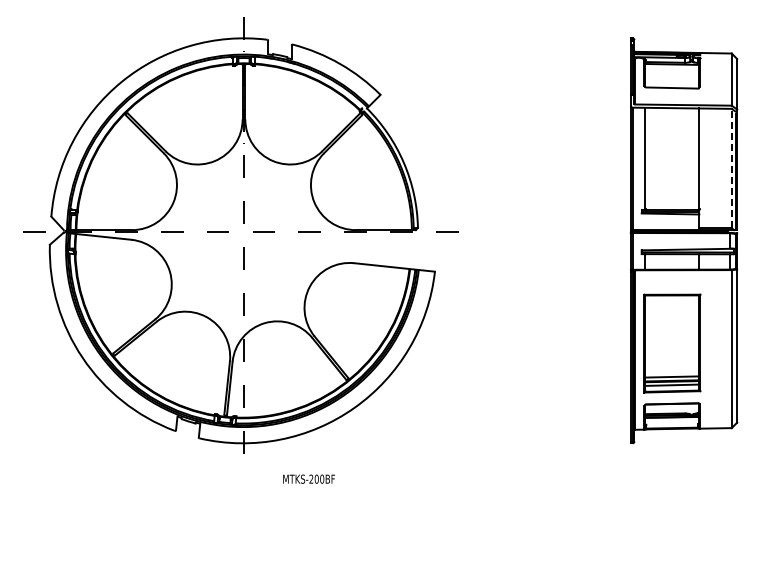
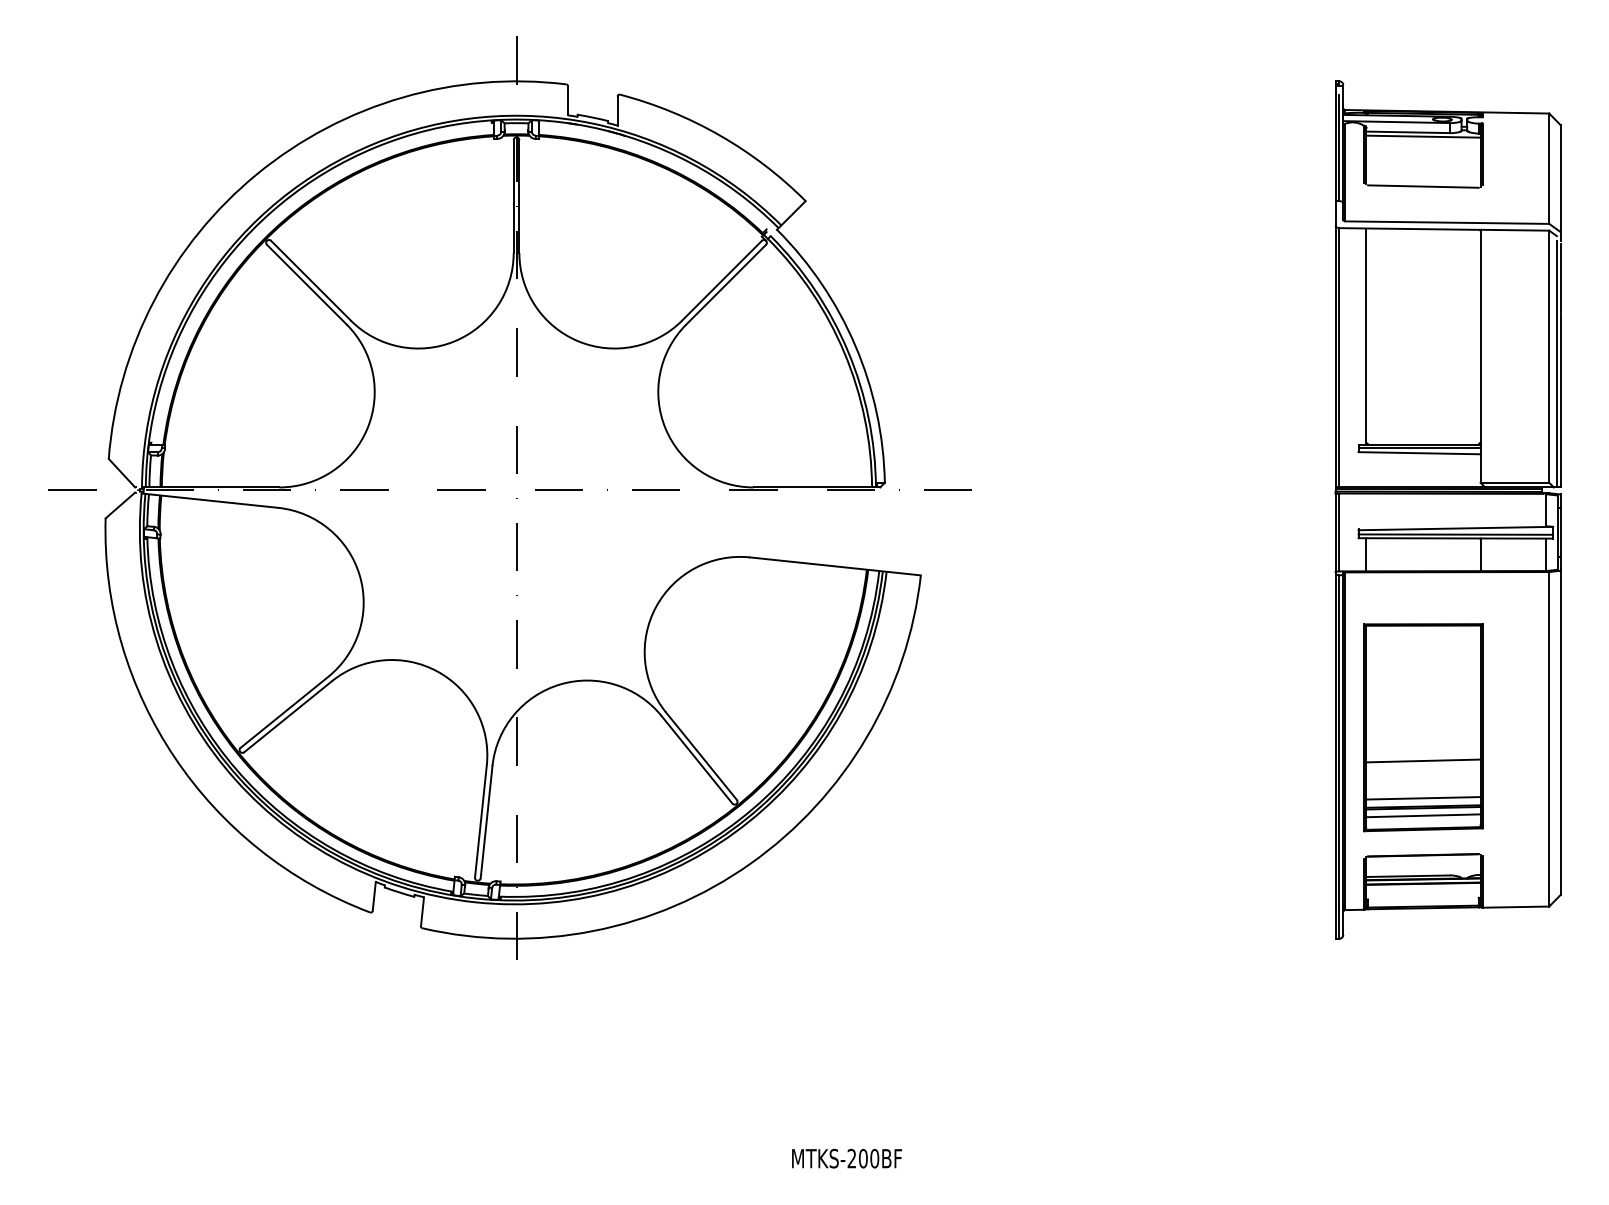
line: (731, 168) -> (1548, 356), dashed -> solid
line: (672, 359) -> (1423, 761), added
text: (308, 478) -> (845, 1157), moved

